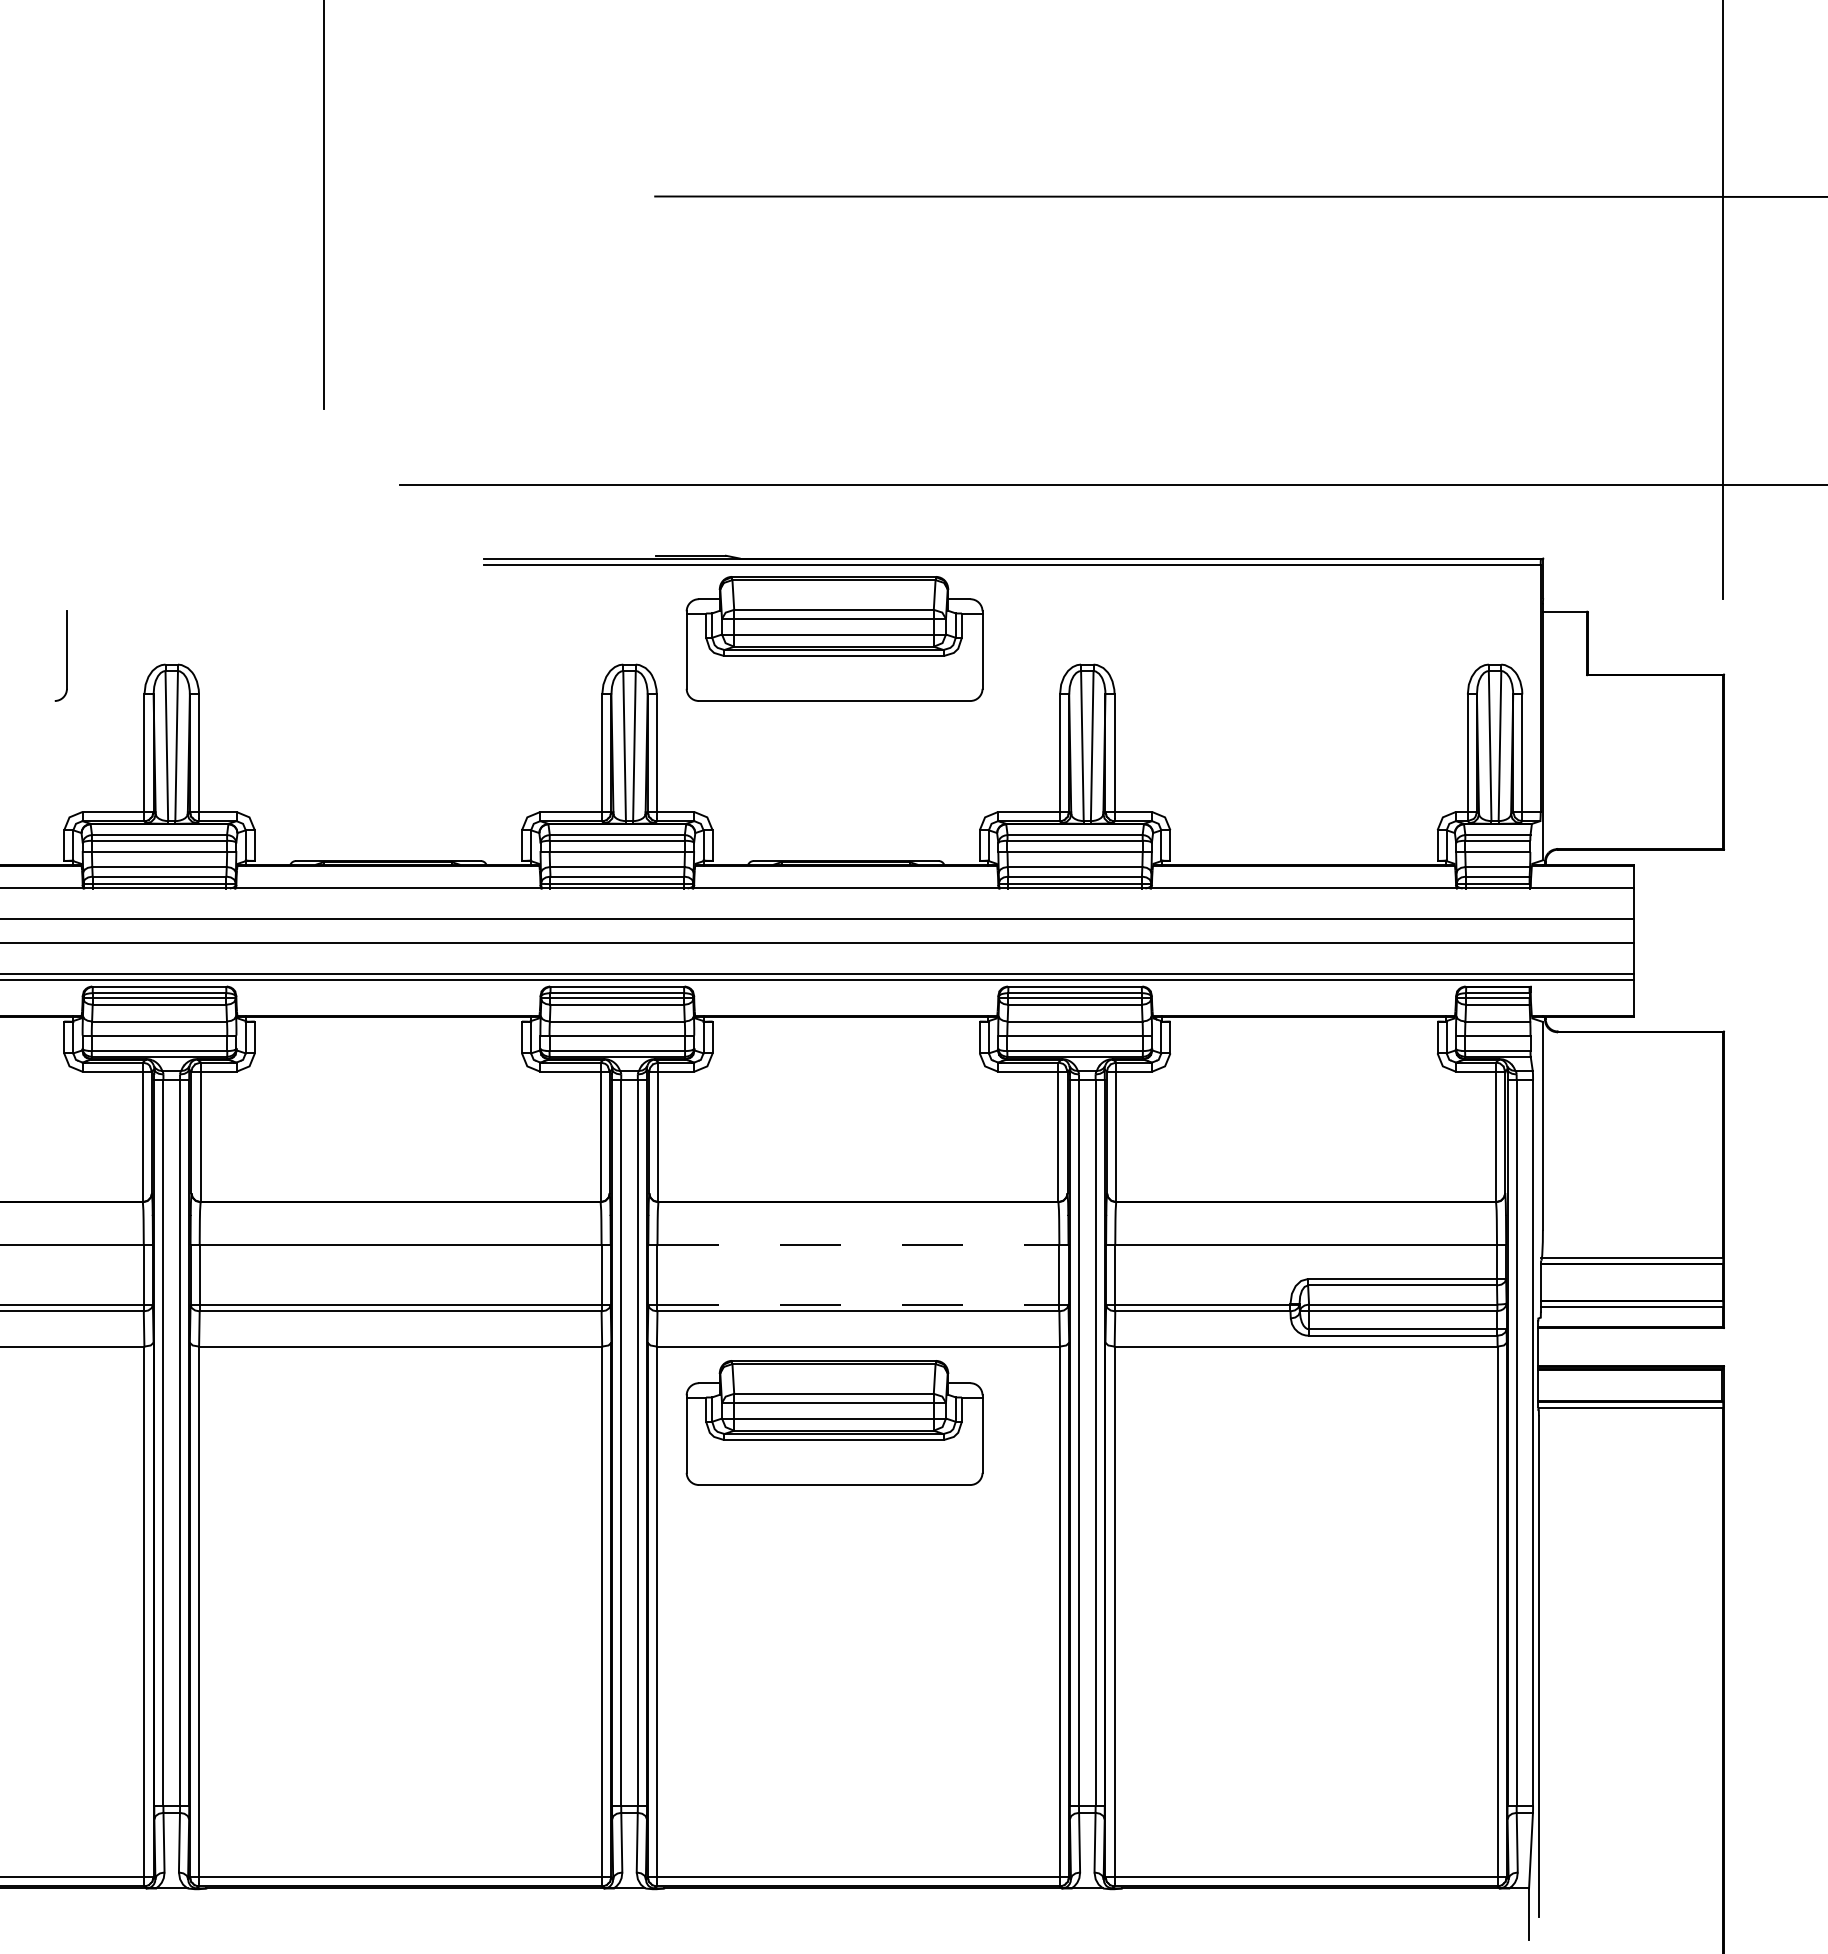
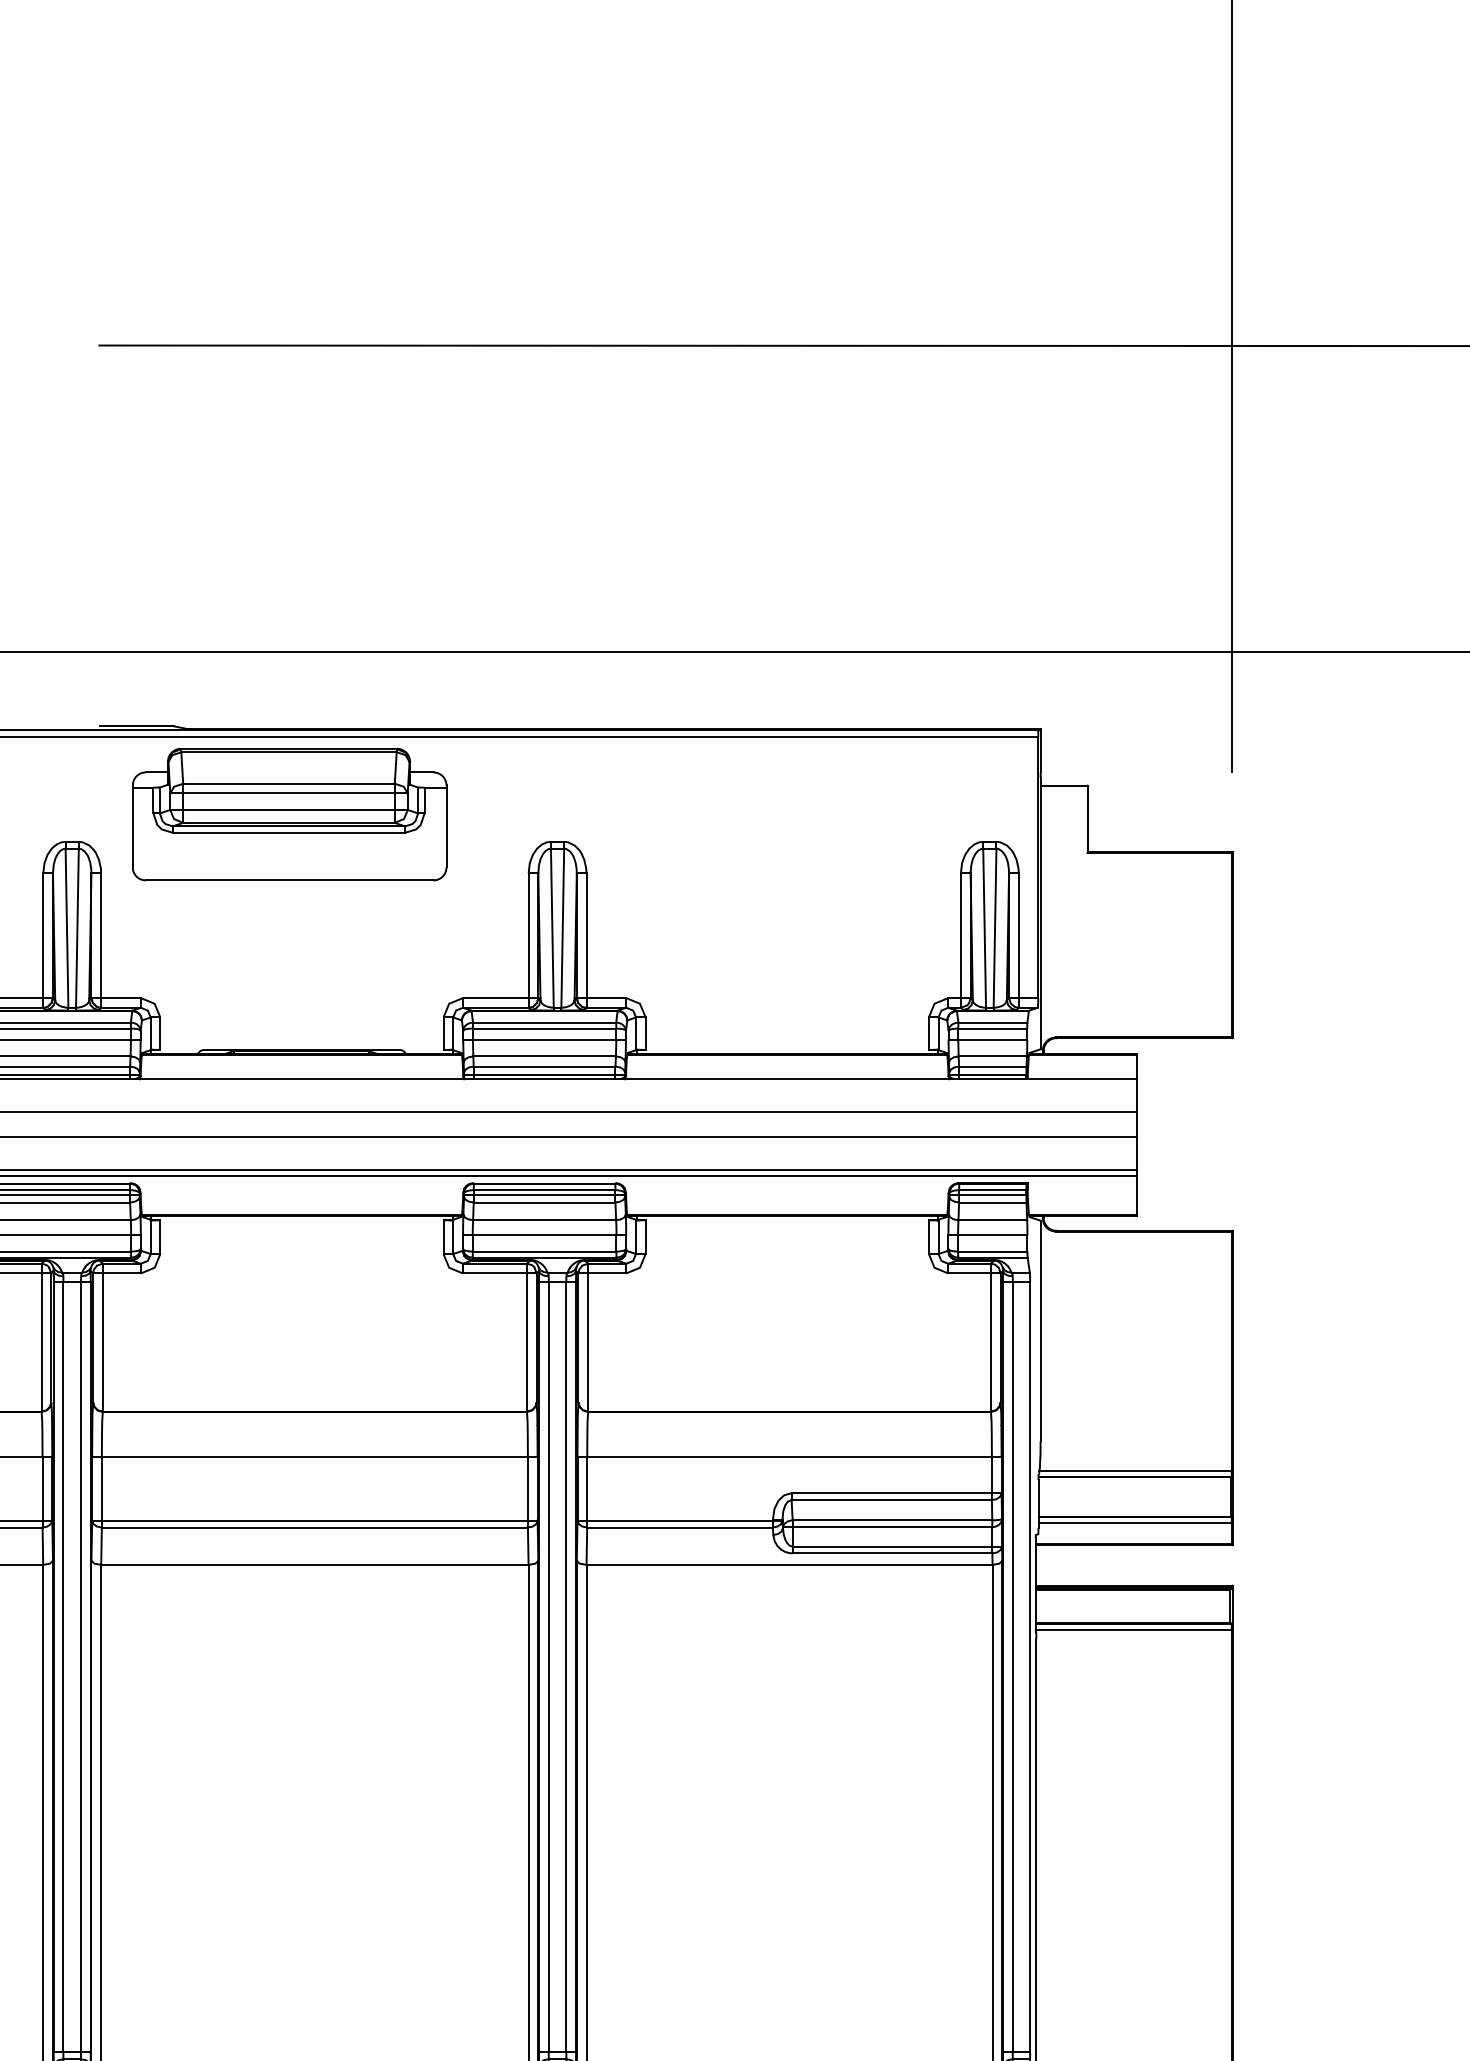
line: (858, 1245) -> (314, 1457), dashed -> solid
line: (858, 1304) -> (314, 1520), dashed -> solid
part: (834, 1422) -> (289, 1645), removed

